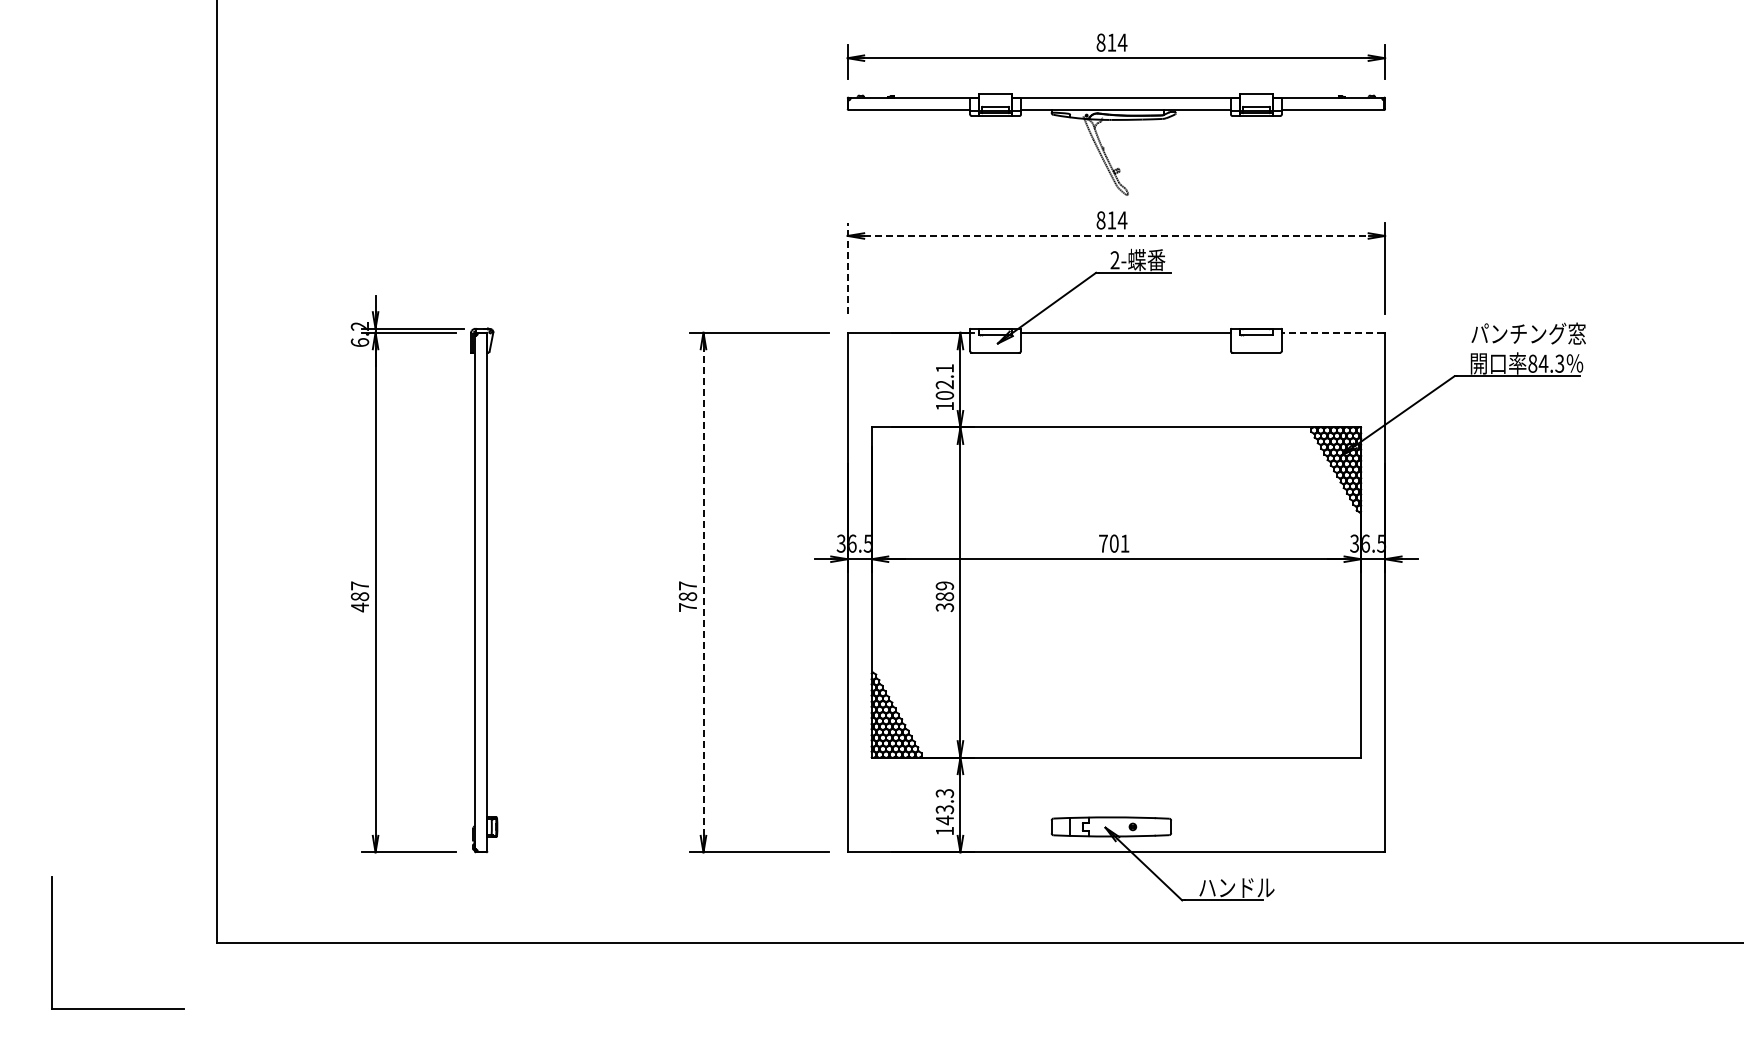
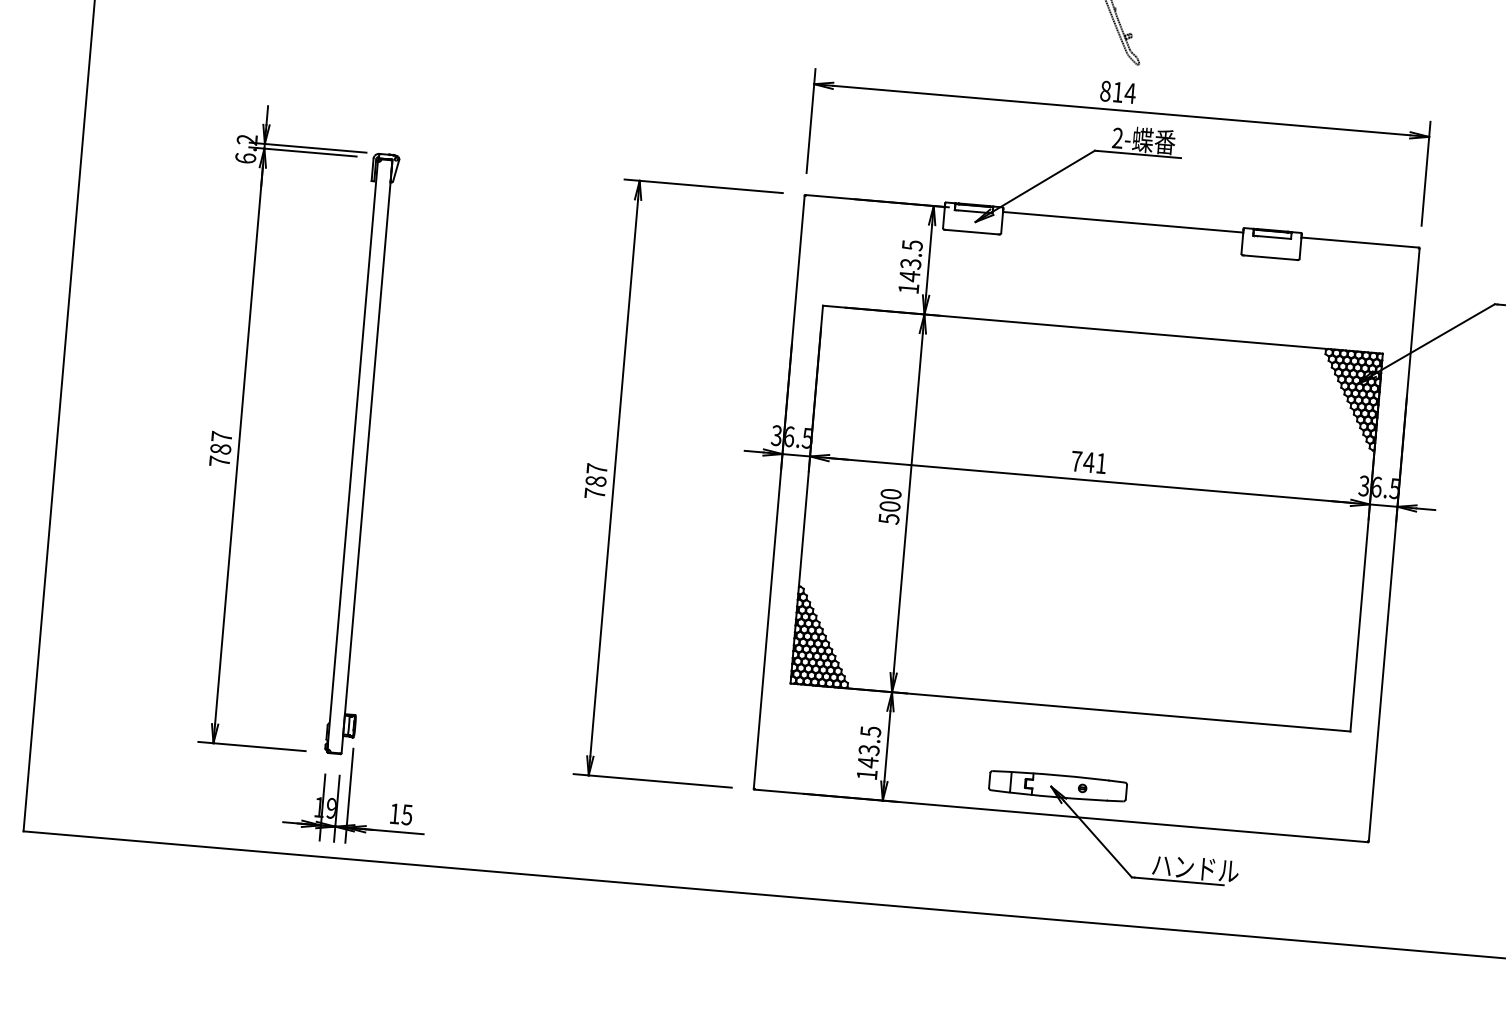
line: (1116, 235) -> (1121, 110), dashed -> solid
line: (847, 267) -> (810, 120), dashed -> solid
line: (1332, 332) -> (1359, 242), dashed -> solid
text: (944, 382) -> (910, 261), 102.1 -> 143.5
text: (1114, 543) -> (1089, 462), 701 -> 741
line: (703, 592) -> (614, 478), dashed -> solid
text: (944, 596) -> (889, 506), 389 -> 500
text: (359, 607) -> (219, 461), 487 -> 787
text: (944, 793) -> (870, 731), 143.3 -> 143.5
part: (503, 887) -> (356, 795), added

